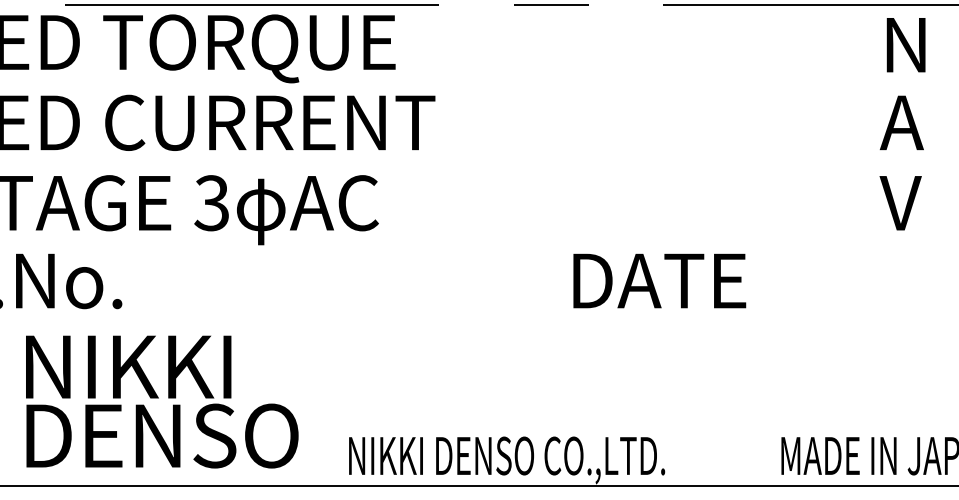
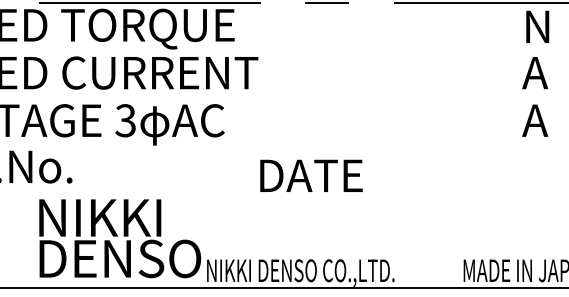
text: (902, 202) -> (535, 120), V -> A
text: (659, 280) -> (311, 175), moved
text: (162, 401) -> (120, 238), moved

